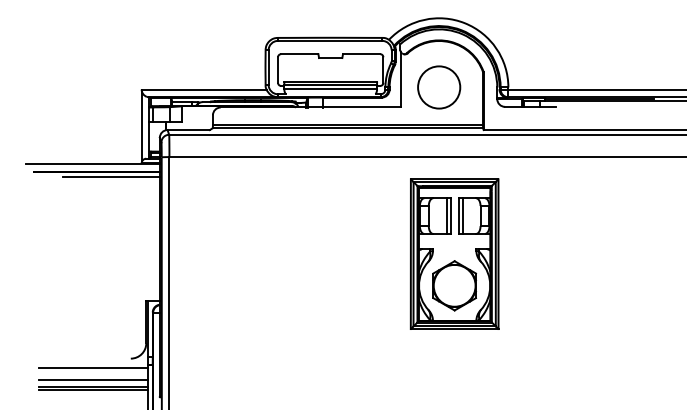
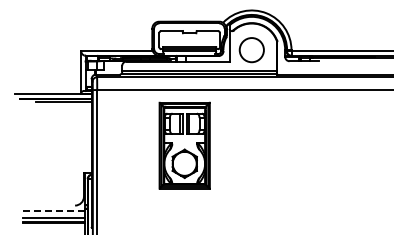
part: (454, 253) -> (184, 145), moved
line: (93, 367) -> (53, 210), solid -> dashed

